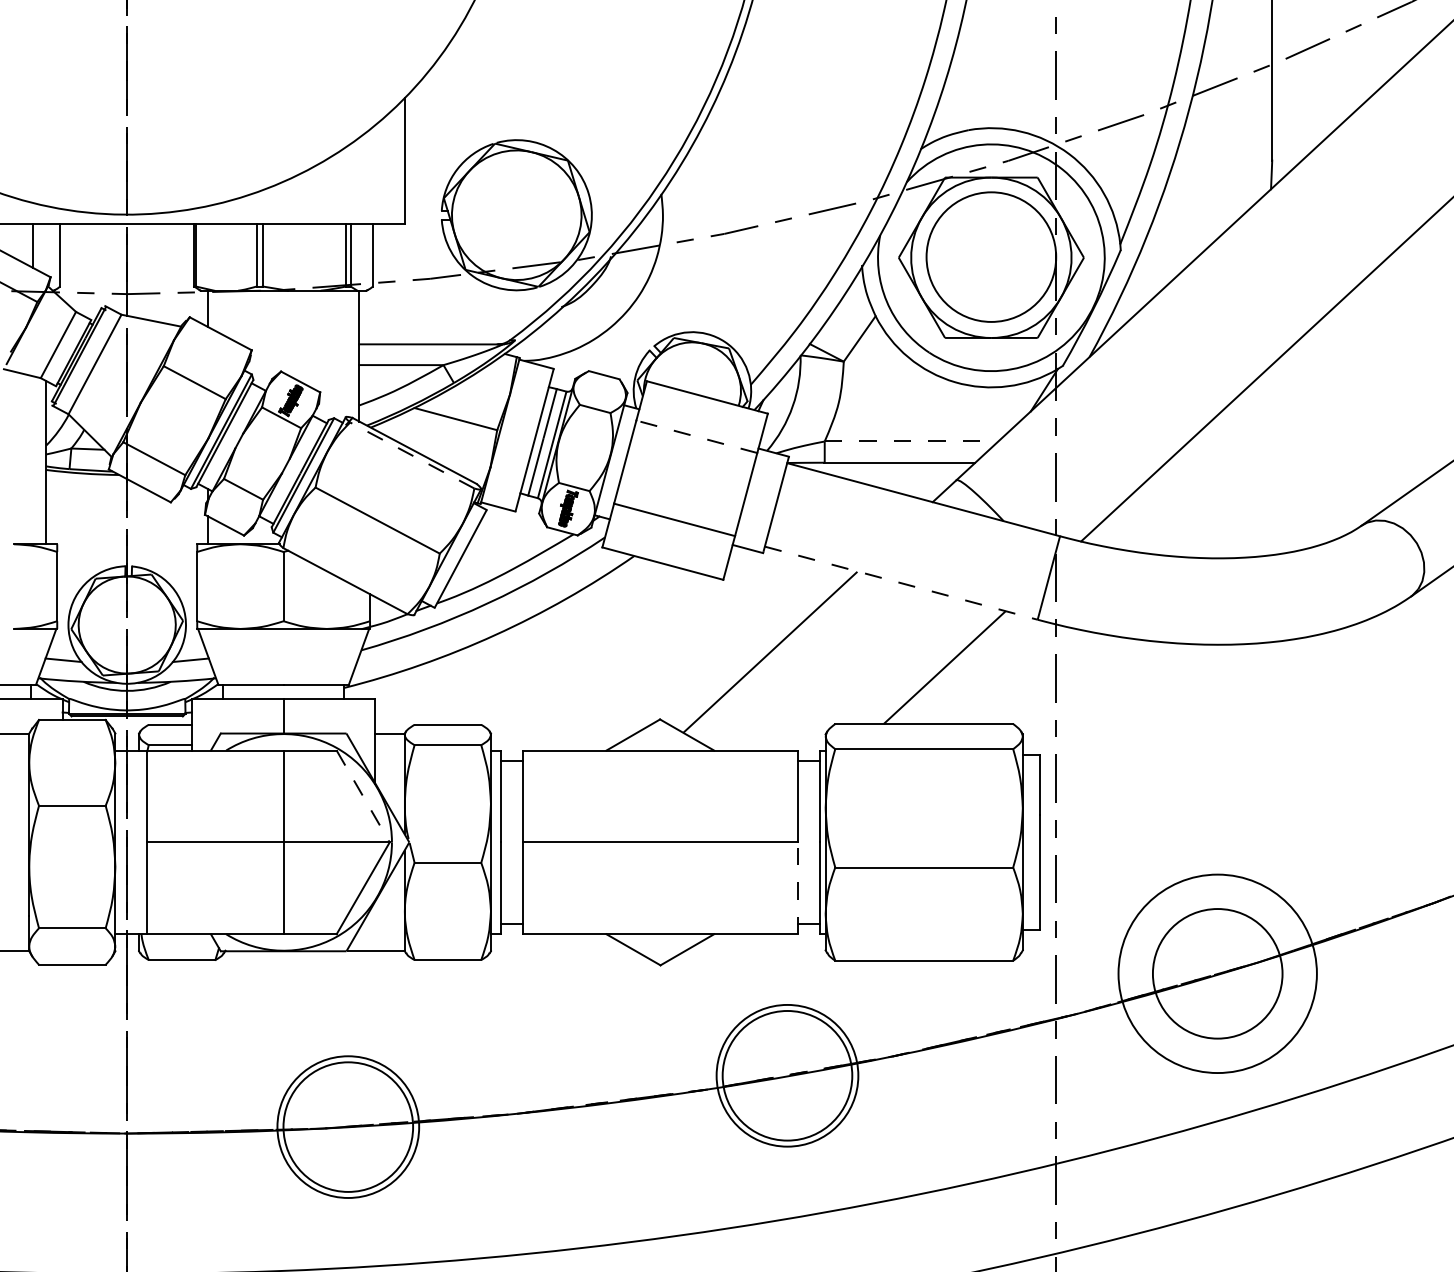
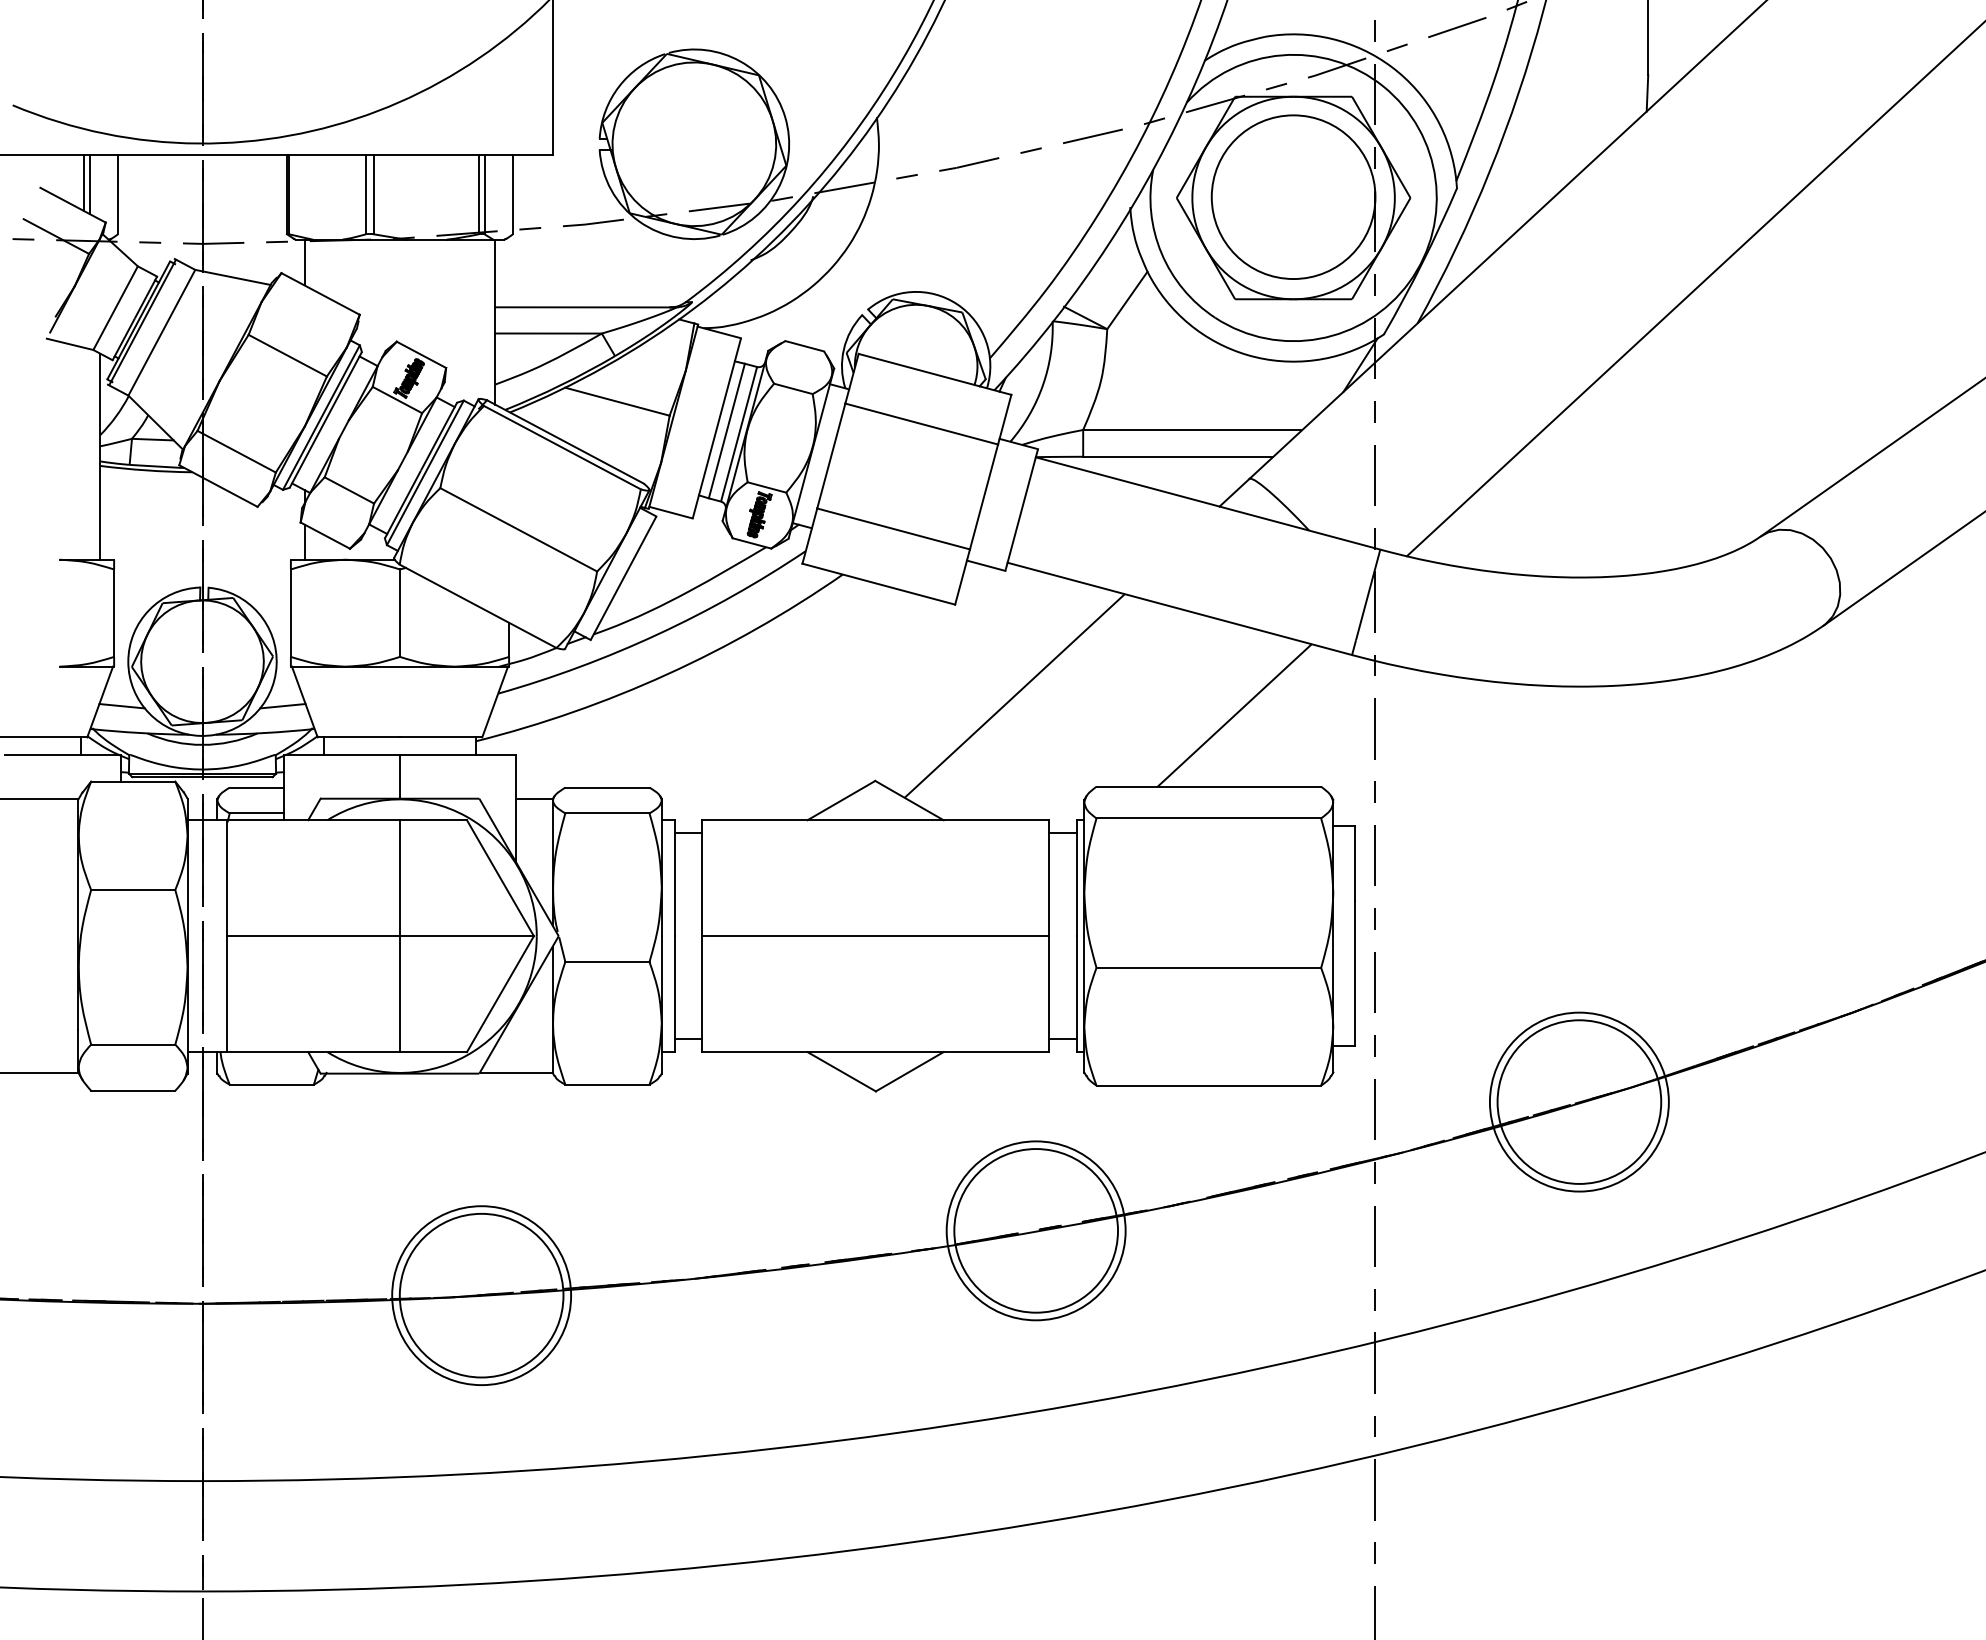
line: (37, 247) -> (89, 184), added
line: (696, 436) -> (921, 423), dashed -> solid
line: (911, 441) -> (1192, 429), dashed -> solid
line: (412, 455) -> (562, 447), dashed -> solid
line: (901, 583) -> (1180, 609), dashed -> solid
line: (363, 796) -> (500, 878), dashed -> solid
line: (798, 888) -> (1049, 994), dashed -> solid
circle: (1217, 973) -> (1578, 1101), size x0.71

